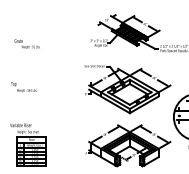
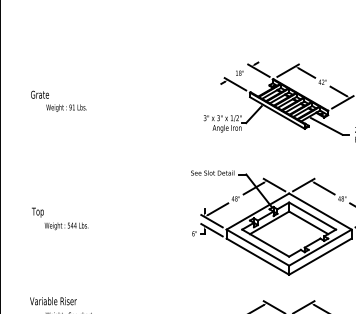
text: (26, 43) -> (56, 100), moved

